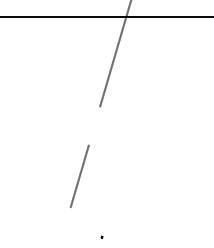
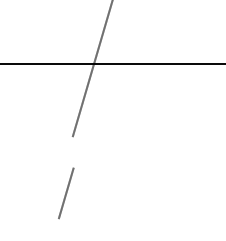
line: (80, 176) -> (66, 193), moved

